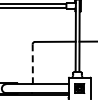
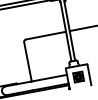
line: (32, 64) -> (27, 62), dashed -> solid

